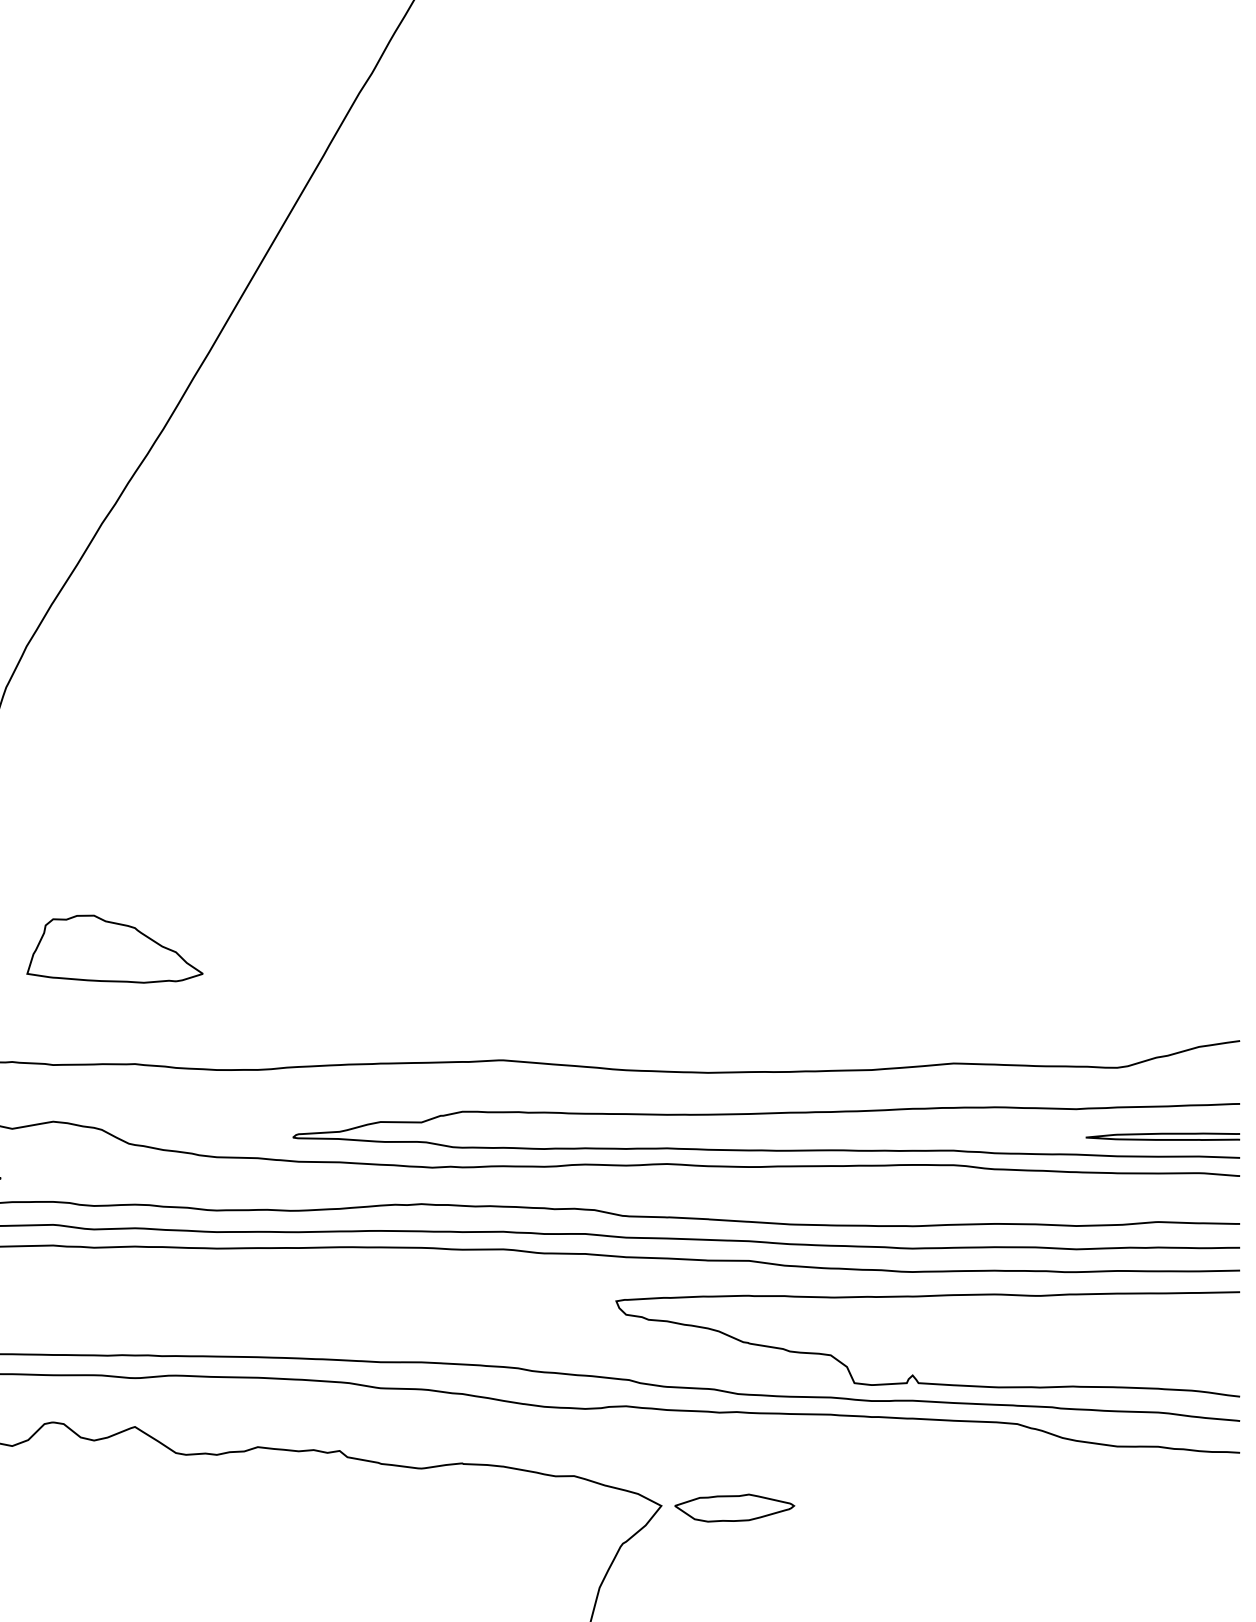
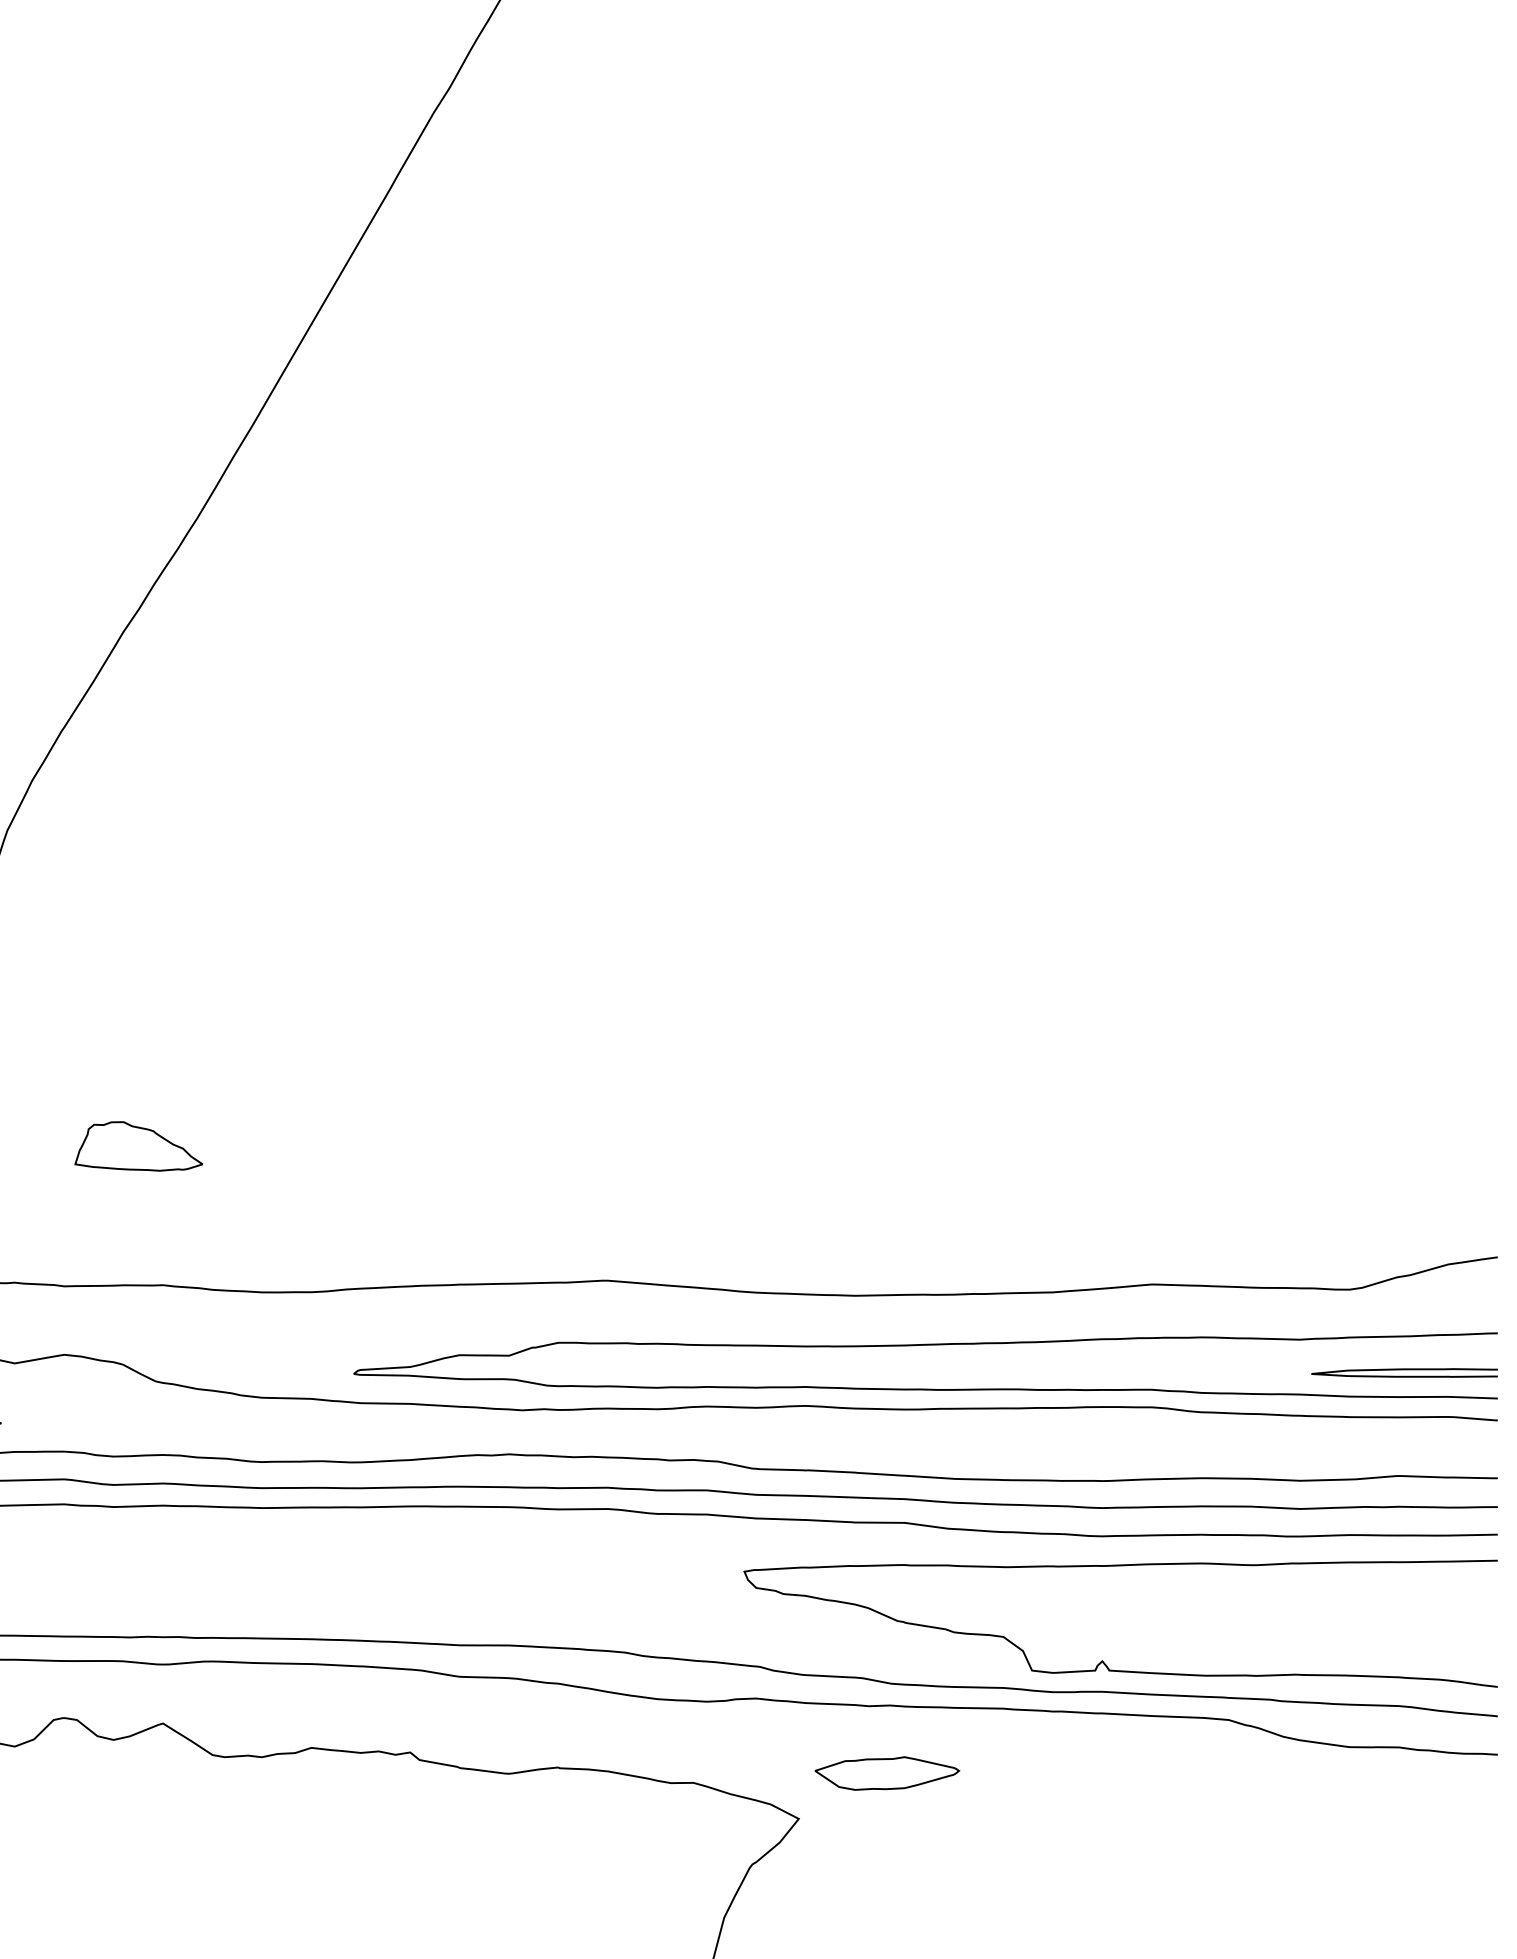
part: (114, 949) -> (138, 1146), size x0.6
part: (734, 1508) -> (887, 1773), moved

